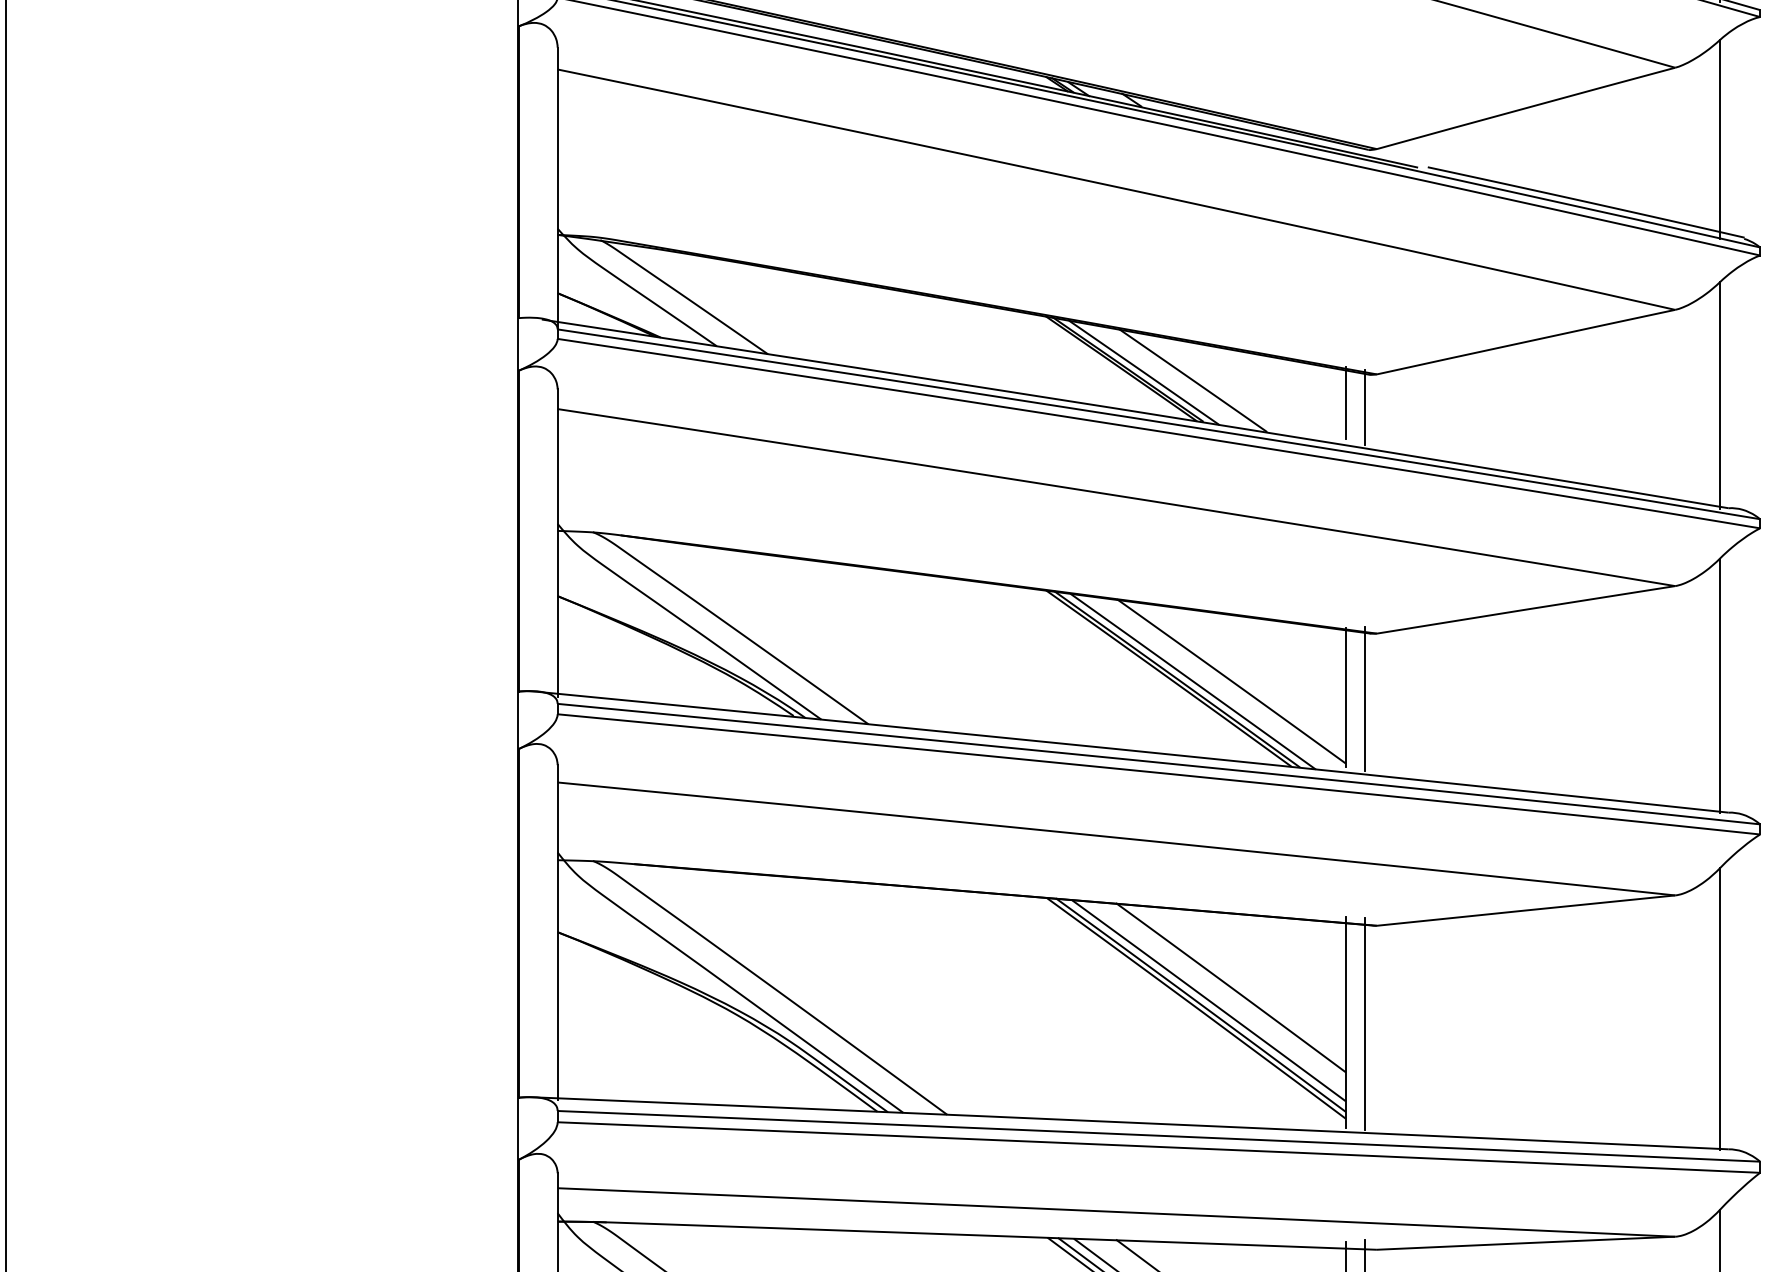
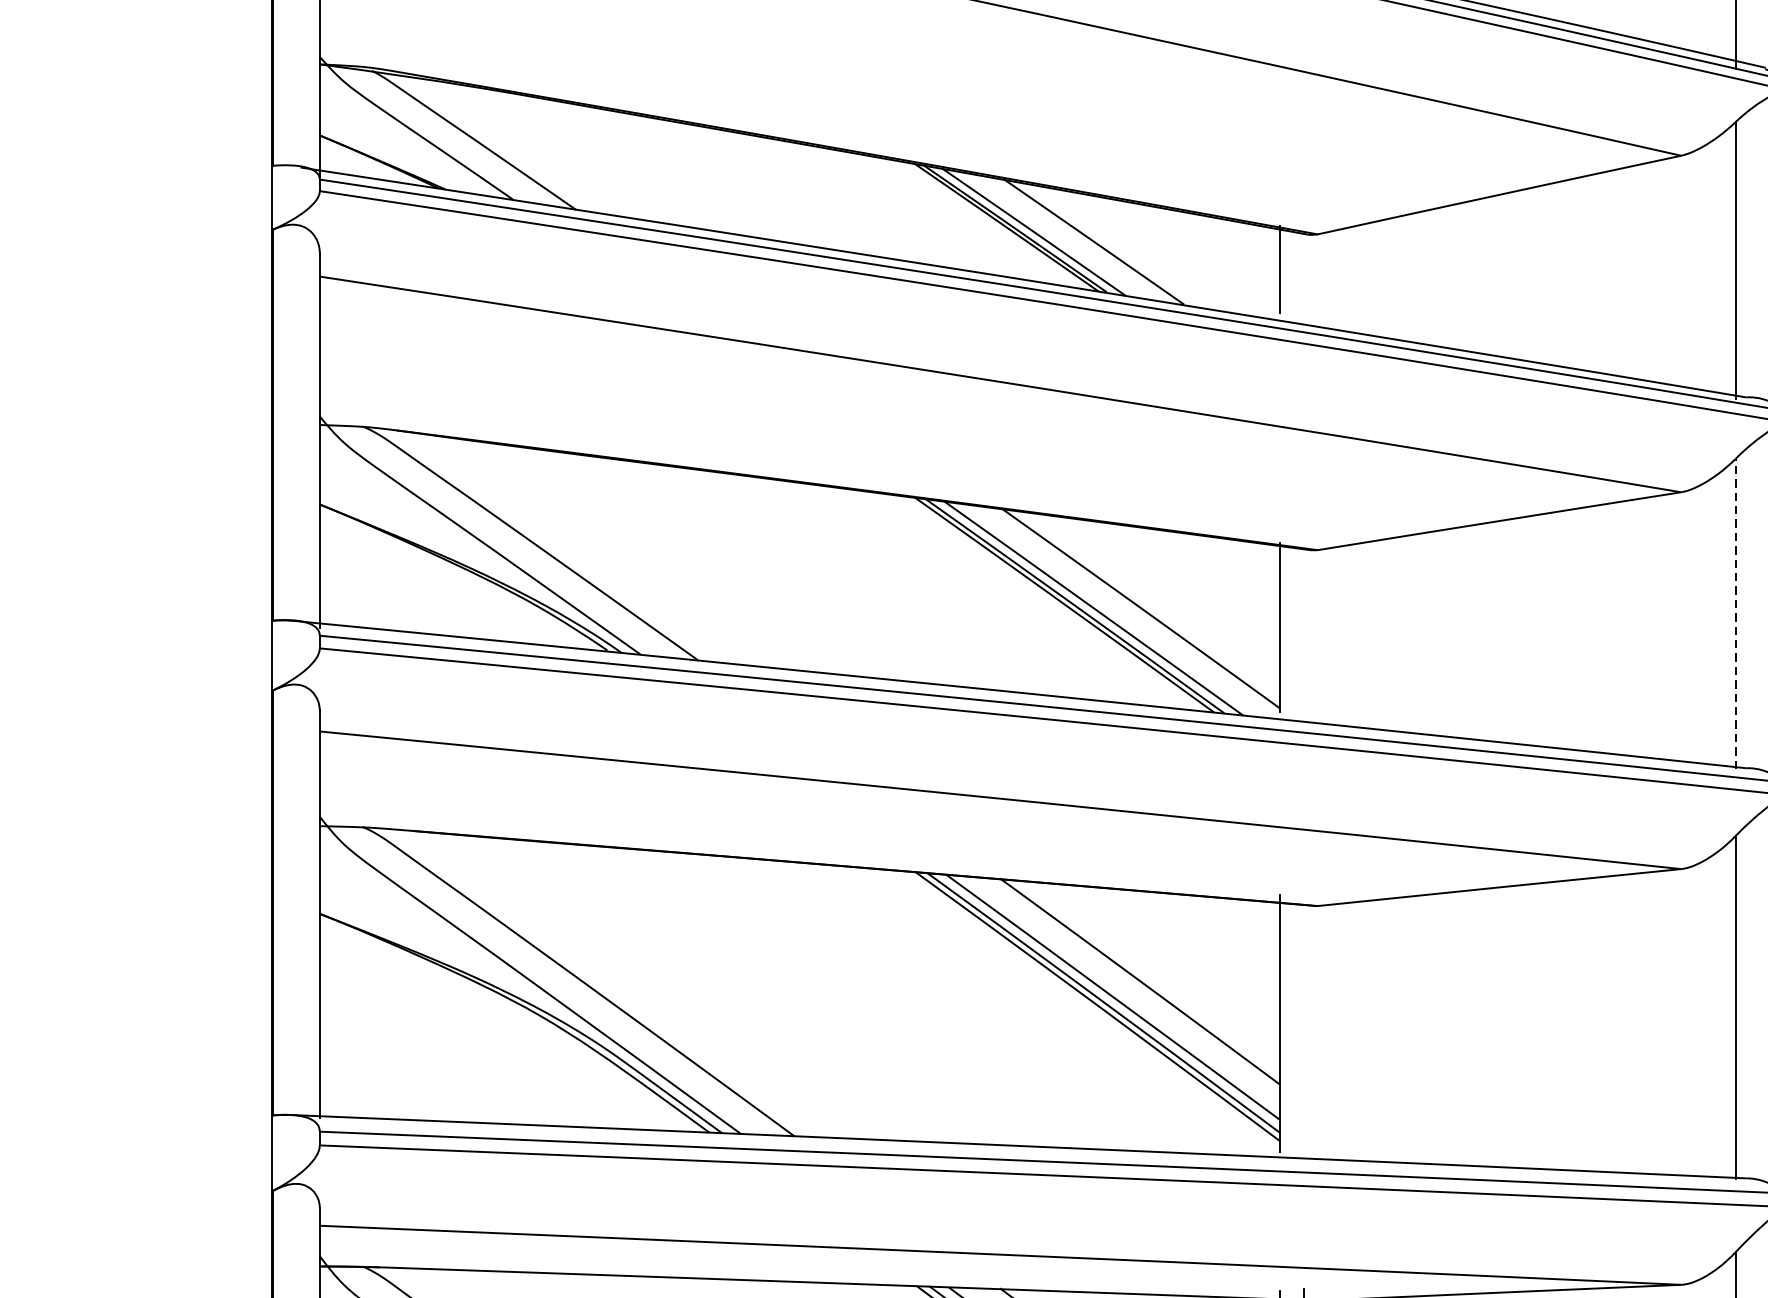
line: (1365, 407) -> (1303, 274), removed
line: (1719, 685) -> (1735, 613), solid -> dashed
line: (1365, 698) -> (1303, 629), removed
line: (1365, 1023) -> (1303, 1025), removed

